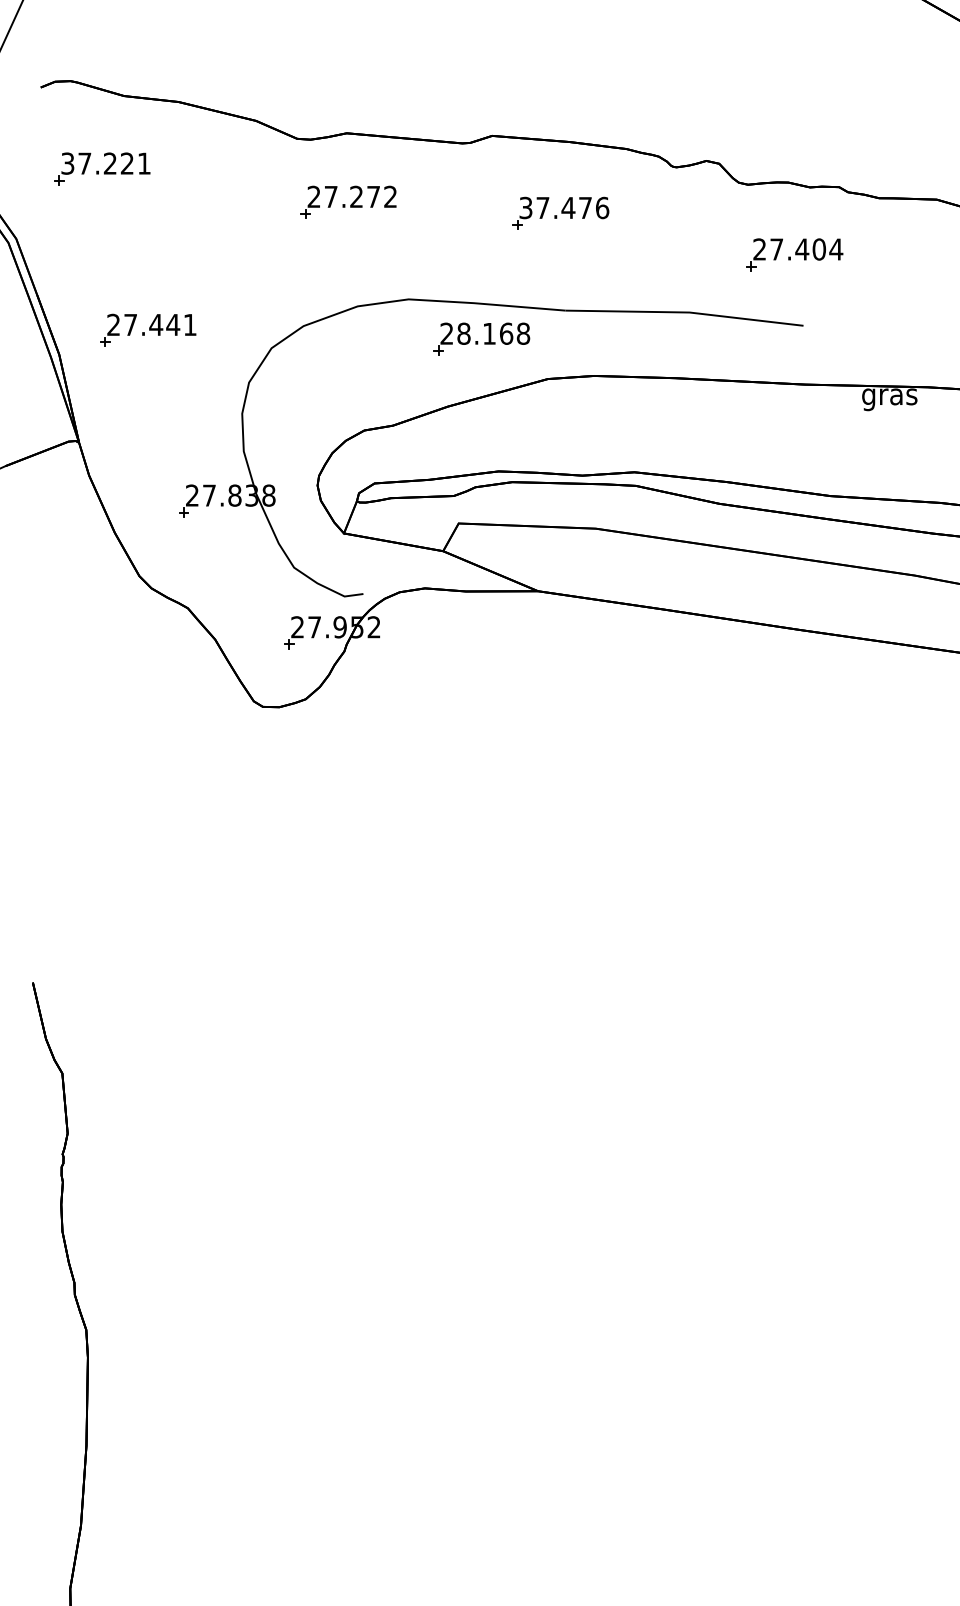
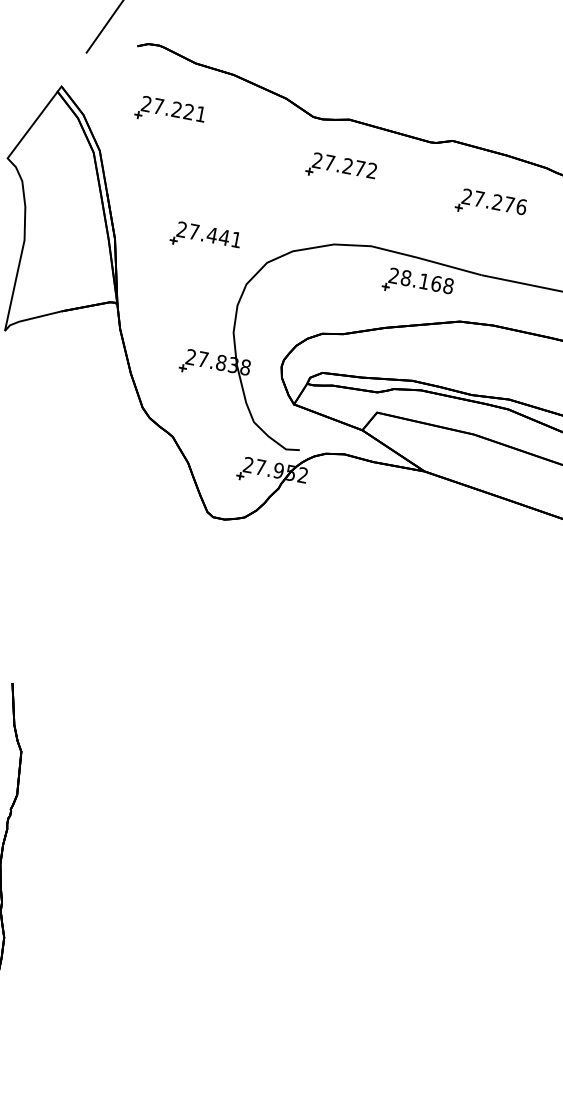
text: (67, 163) -> (146, 103), 37.221 -> 27.221
text: (547, 207) -> (482, 199), 37.476 -> 27.276
part: (148, 329) -> (206, 237), moved

